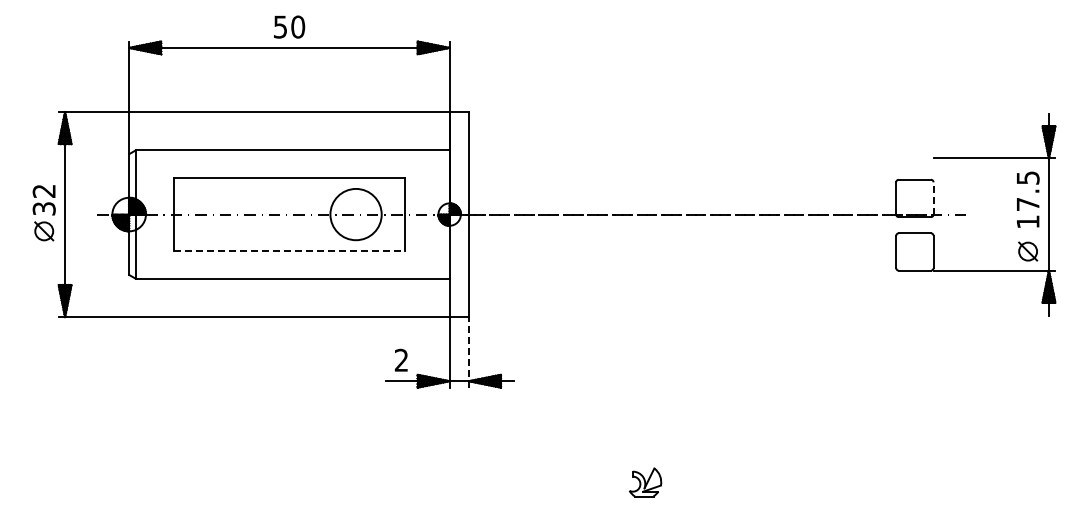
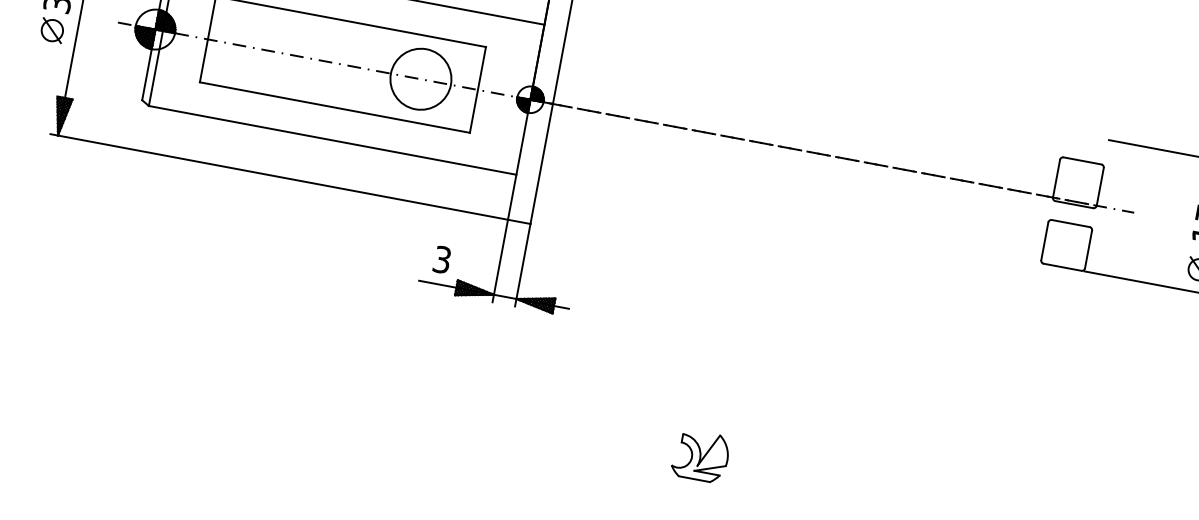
line: (933, 197) -> (1100, 185), dashed -> solid
line: (289, 251) -> (334, 107), dashed -> solid
line: (468, 351) -> (522, 264), dashed -> solid
text: (401, 360) -> (442, 259), 2 -> 3
part: (645, 482) -> (700, 456), size x1.43

